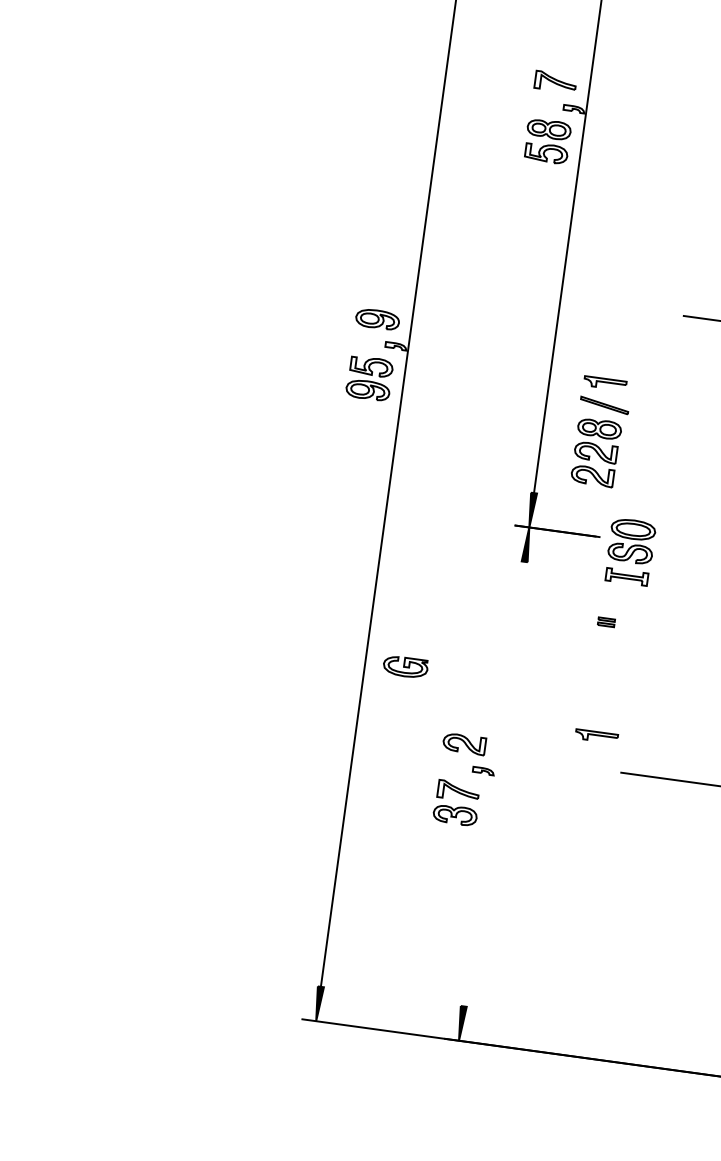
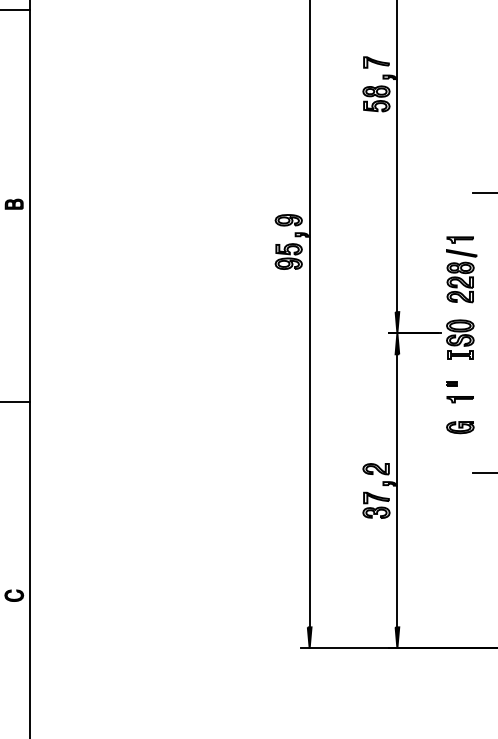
part: (600, 431) -> (461, 269), moved
part: (405, 666) -> (460, 427), moved
part: (595, 736) -> (459, 399), moved
line: (494, 783) -> (397, 490), added

